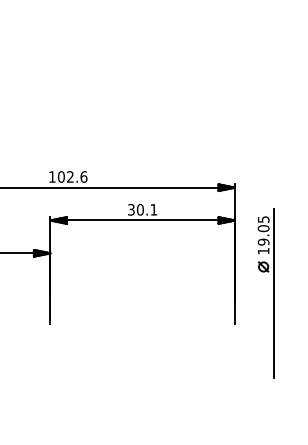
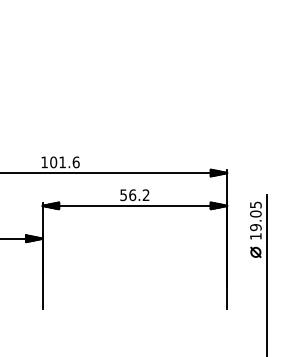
text: (70, 176) -> (62, 161), 102.6 -> 101.6
text: (142, 209) -> (134, 194), 30.1 -> 56.2

